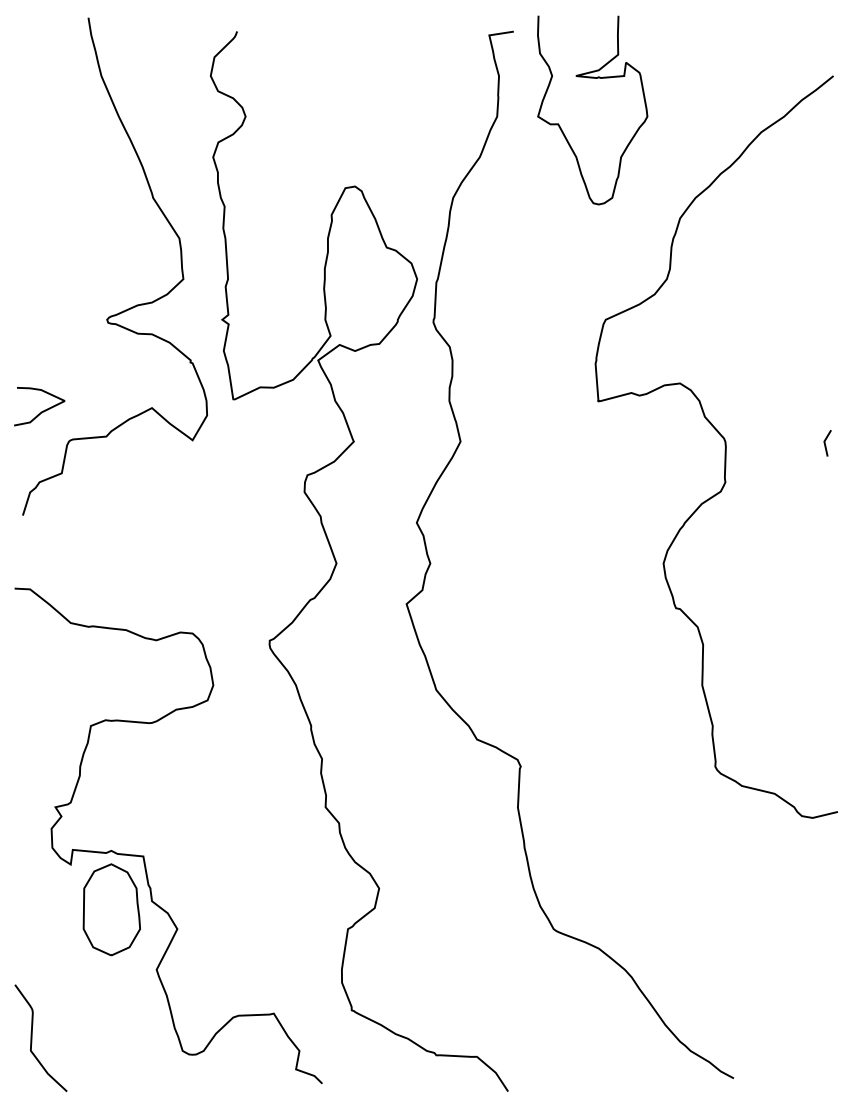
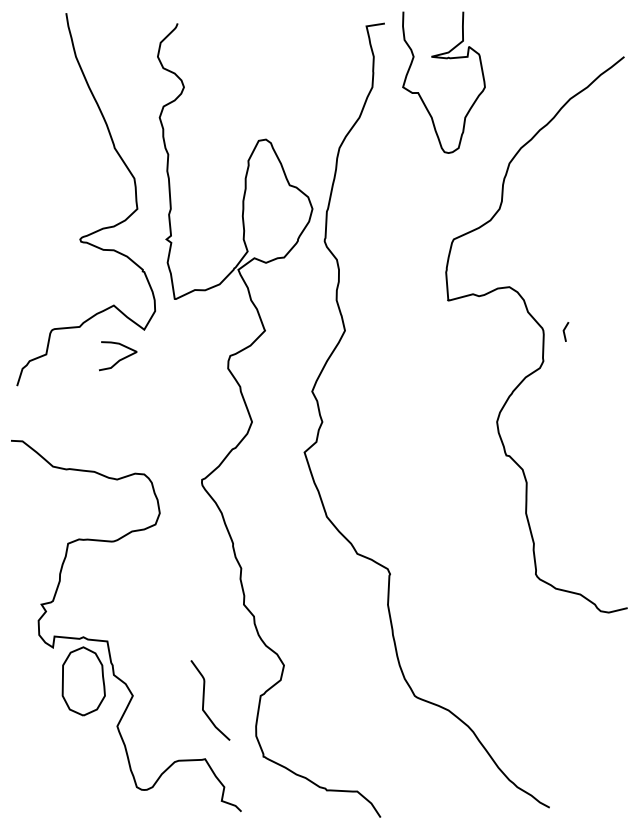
curve: (41, 411) -> (119, 359), moved
line: (825, 443) -> (564, 332), moved
curve: (32, 1037) -> (204, 699), moved

